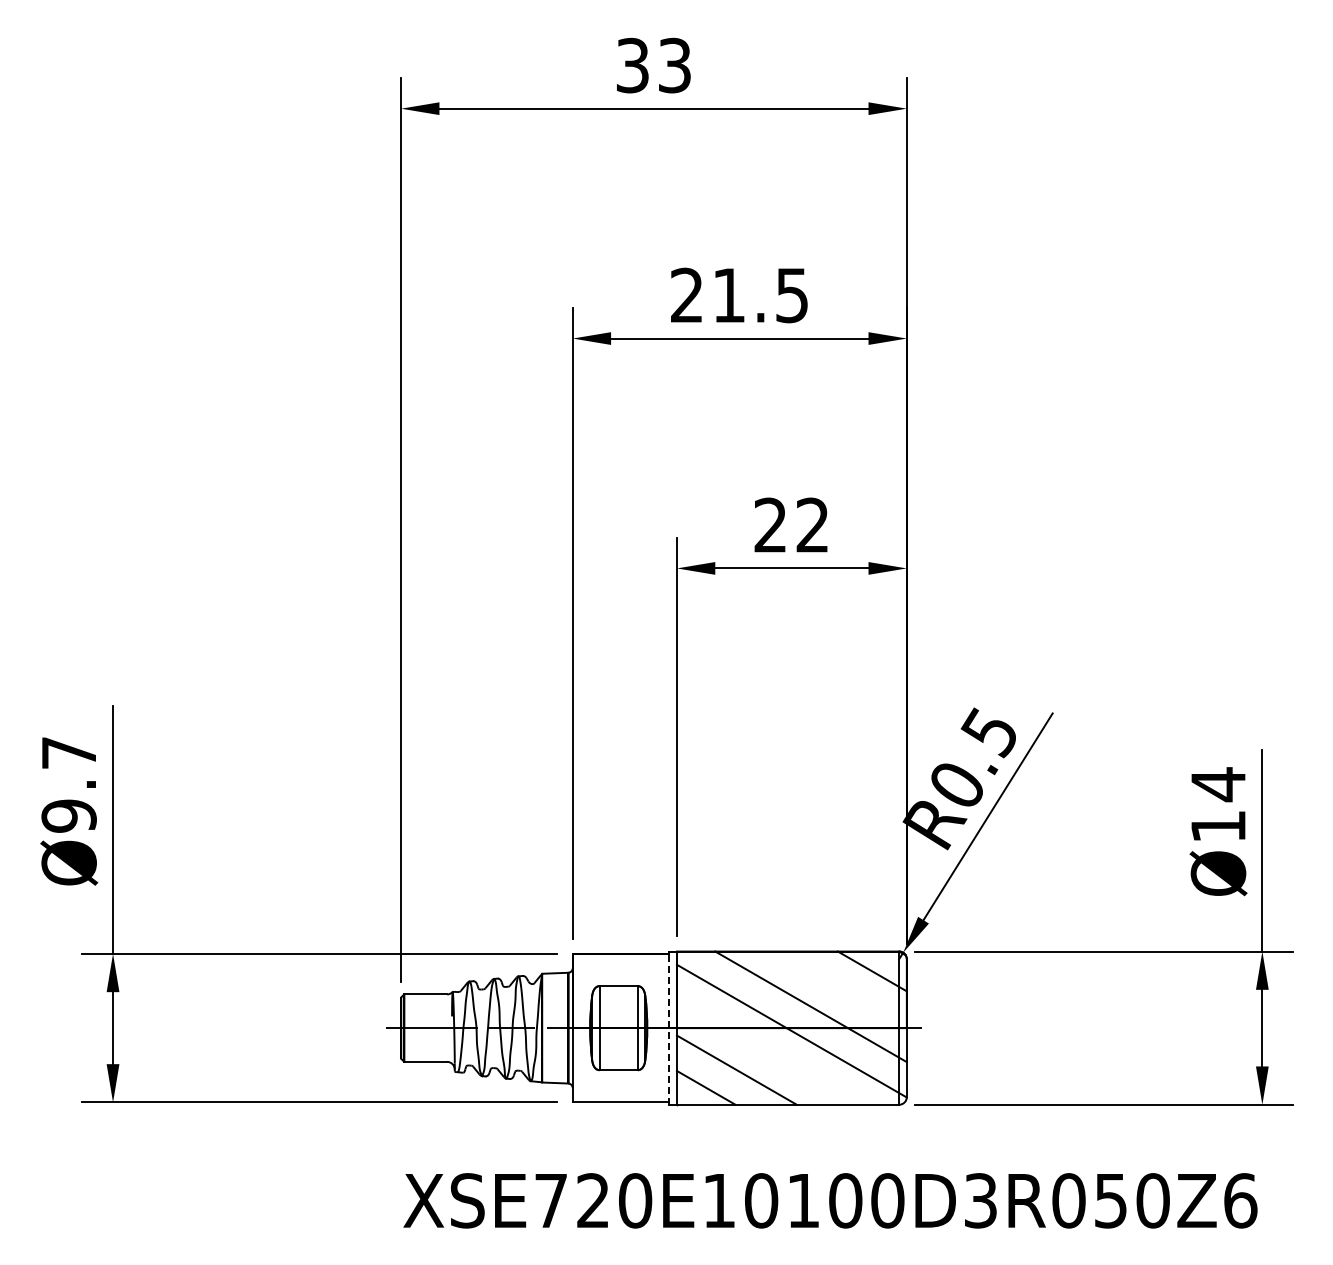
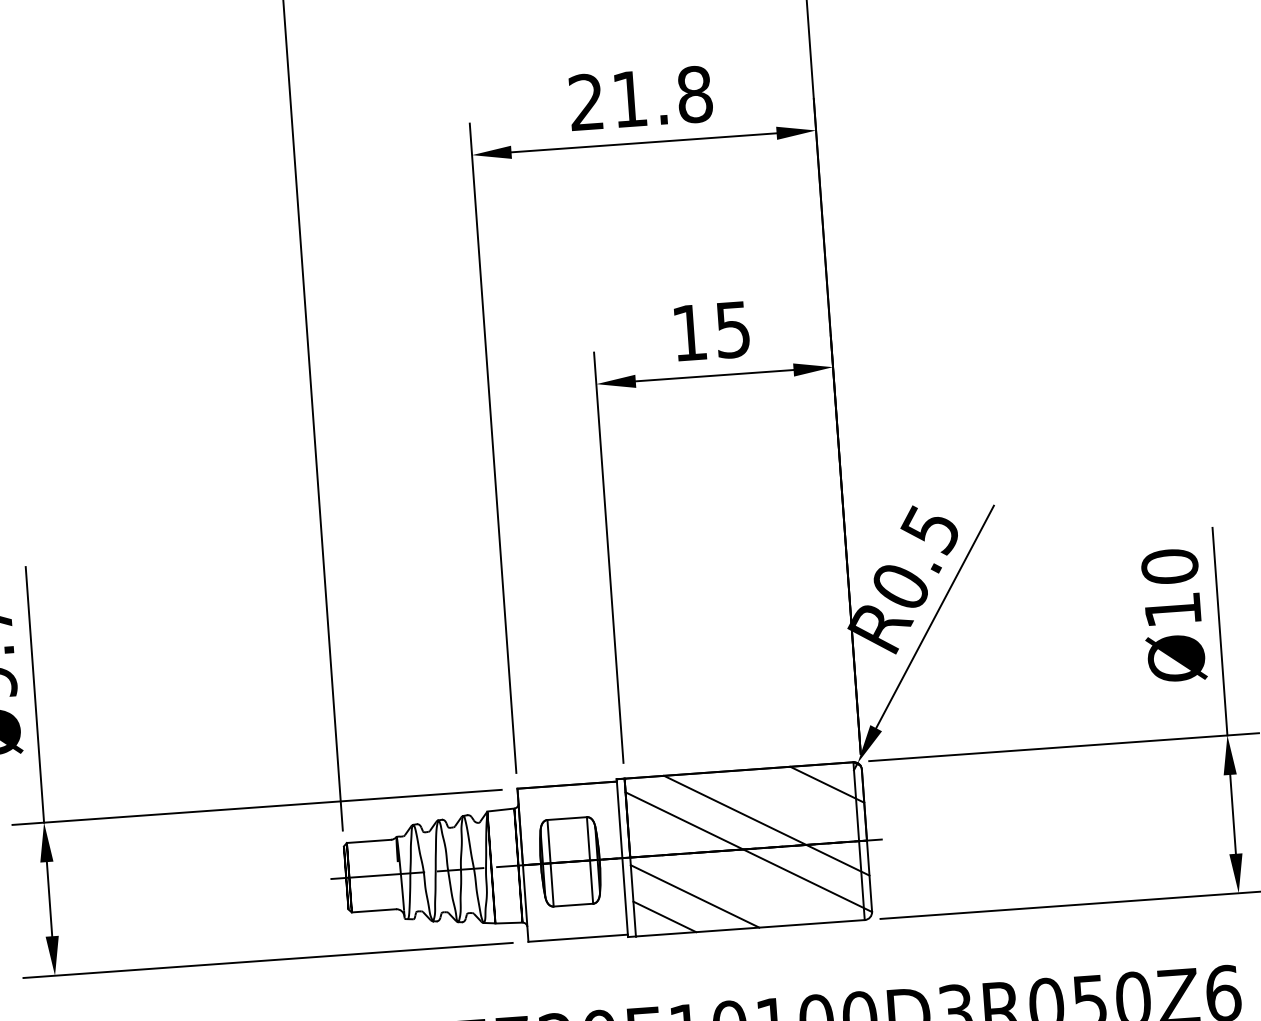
text: (791, 295) -> (694, 94), 21.5 -> 21.8
text: (791, 525) -> (711, 331), 22 -> 15
text: (1218, 784) -> (1169, 566), Ø14 -> Ø10
line: (669, 1028) -> (622, 858), dashed -> solid

